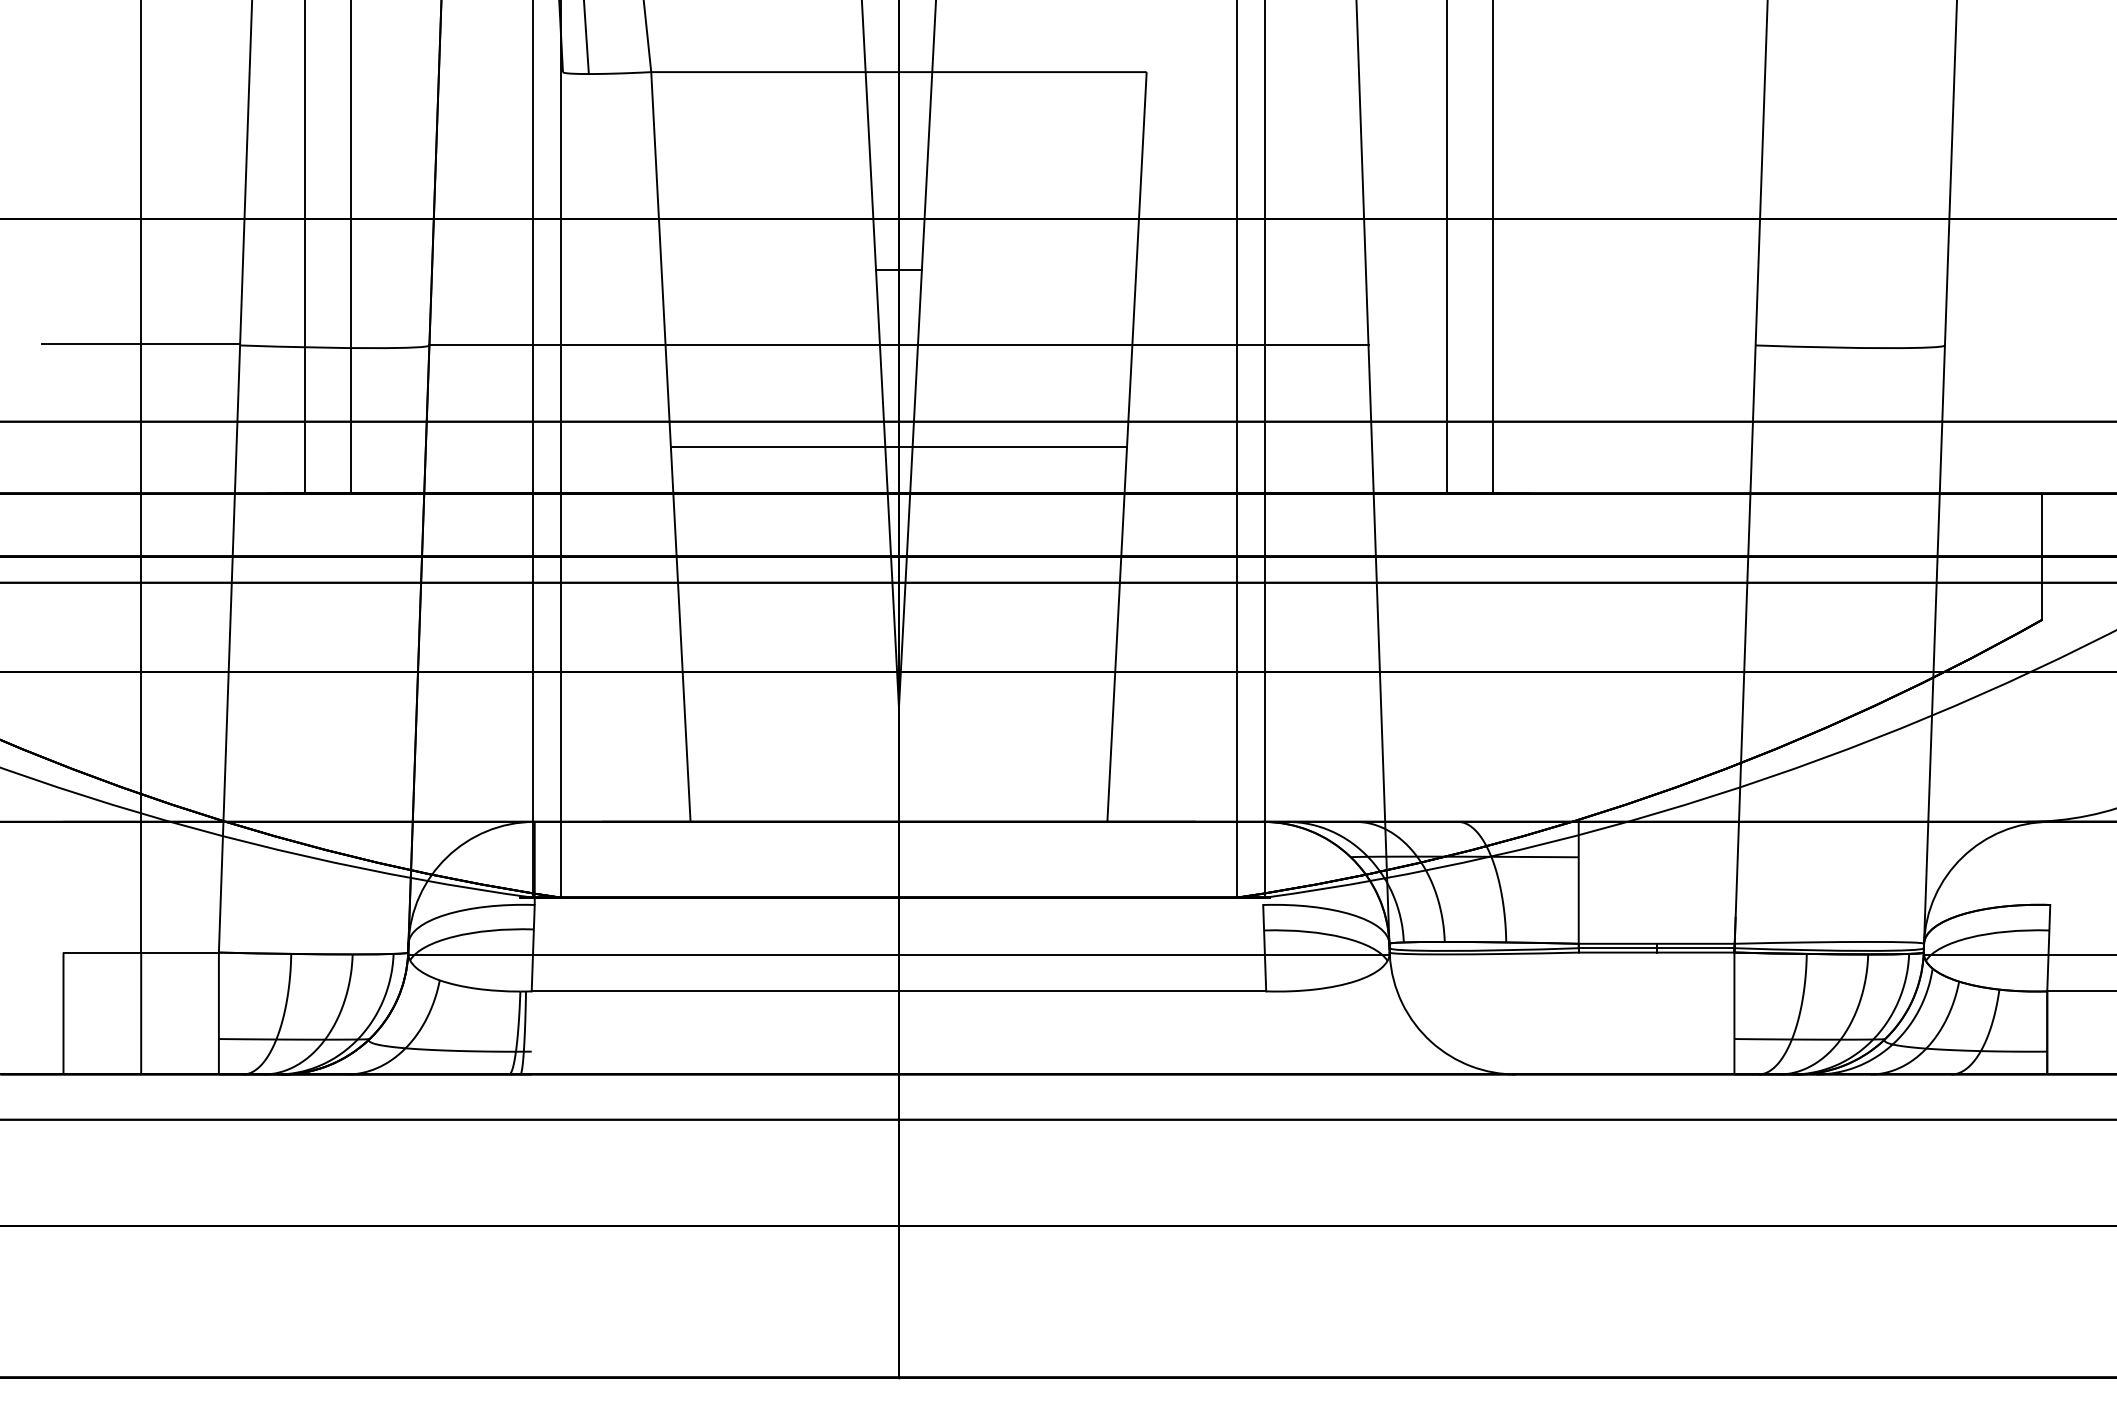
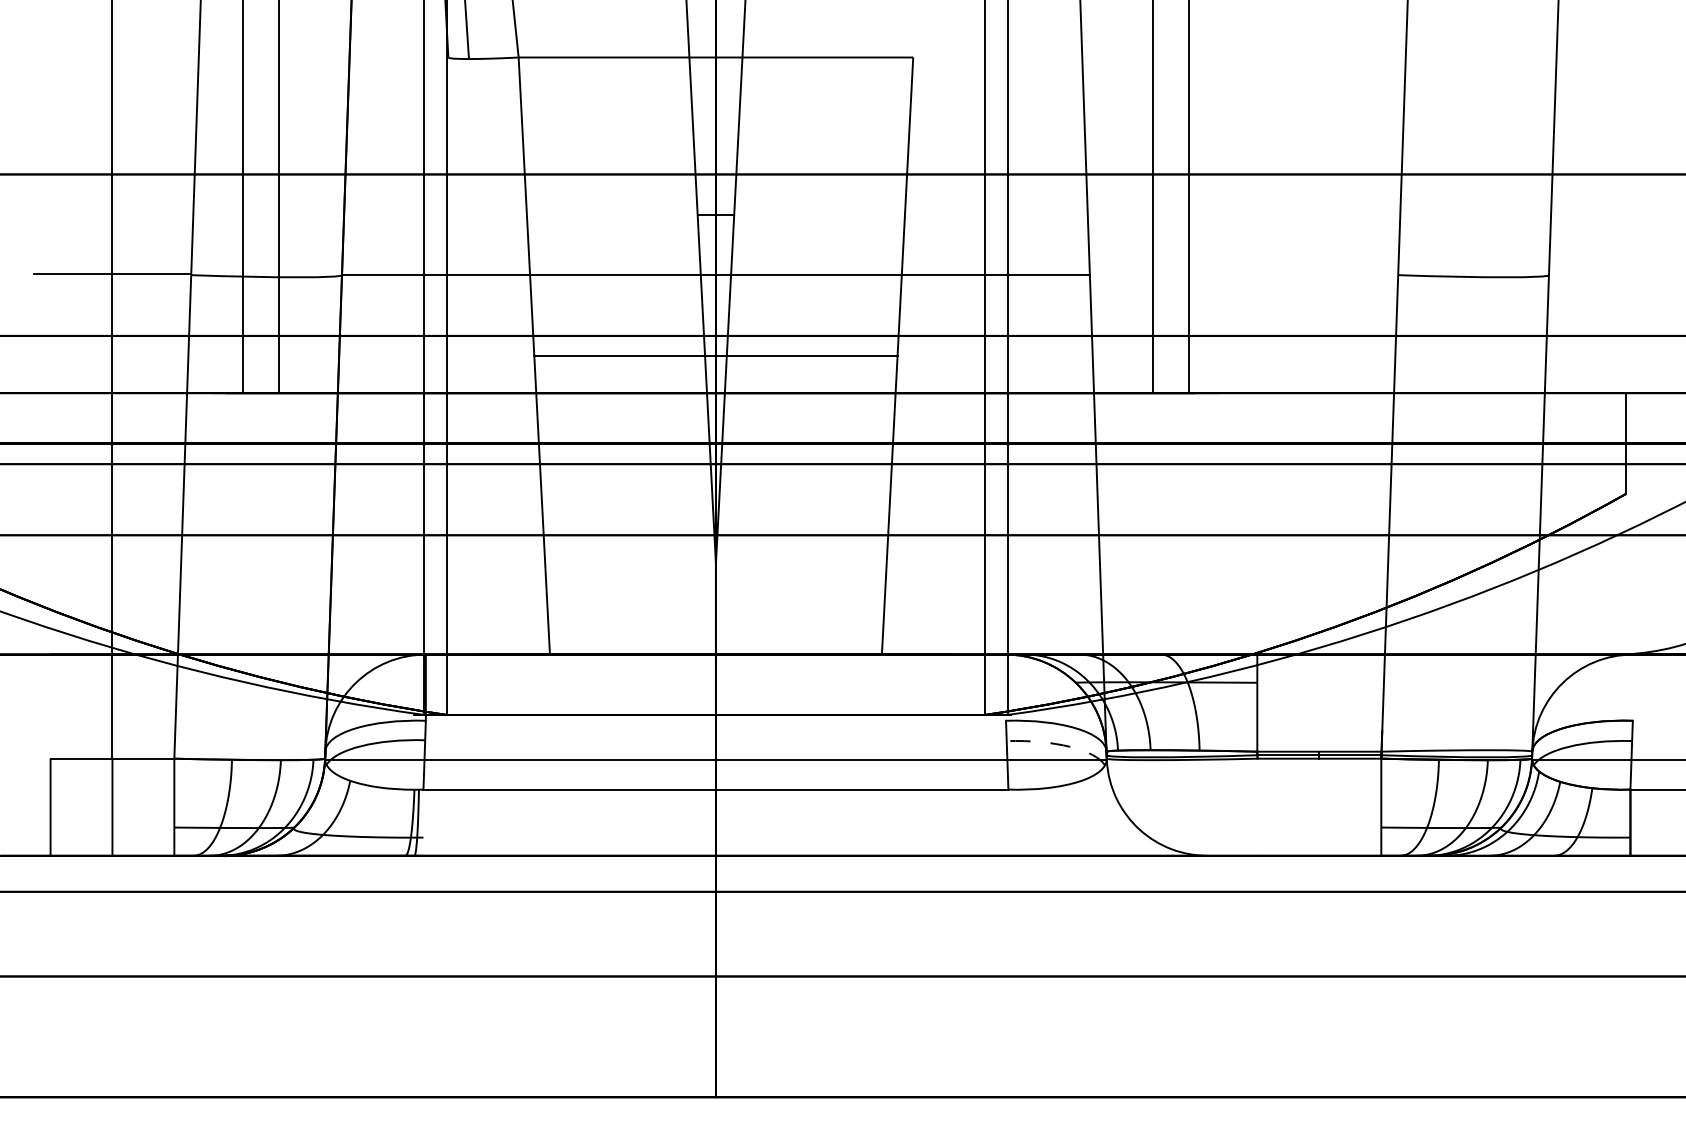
arc: (1331, 935) -> (1060, 745), solid -> dashed

